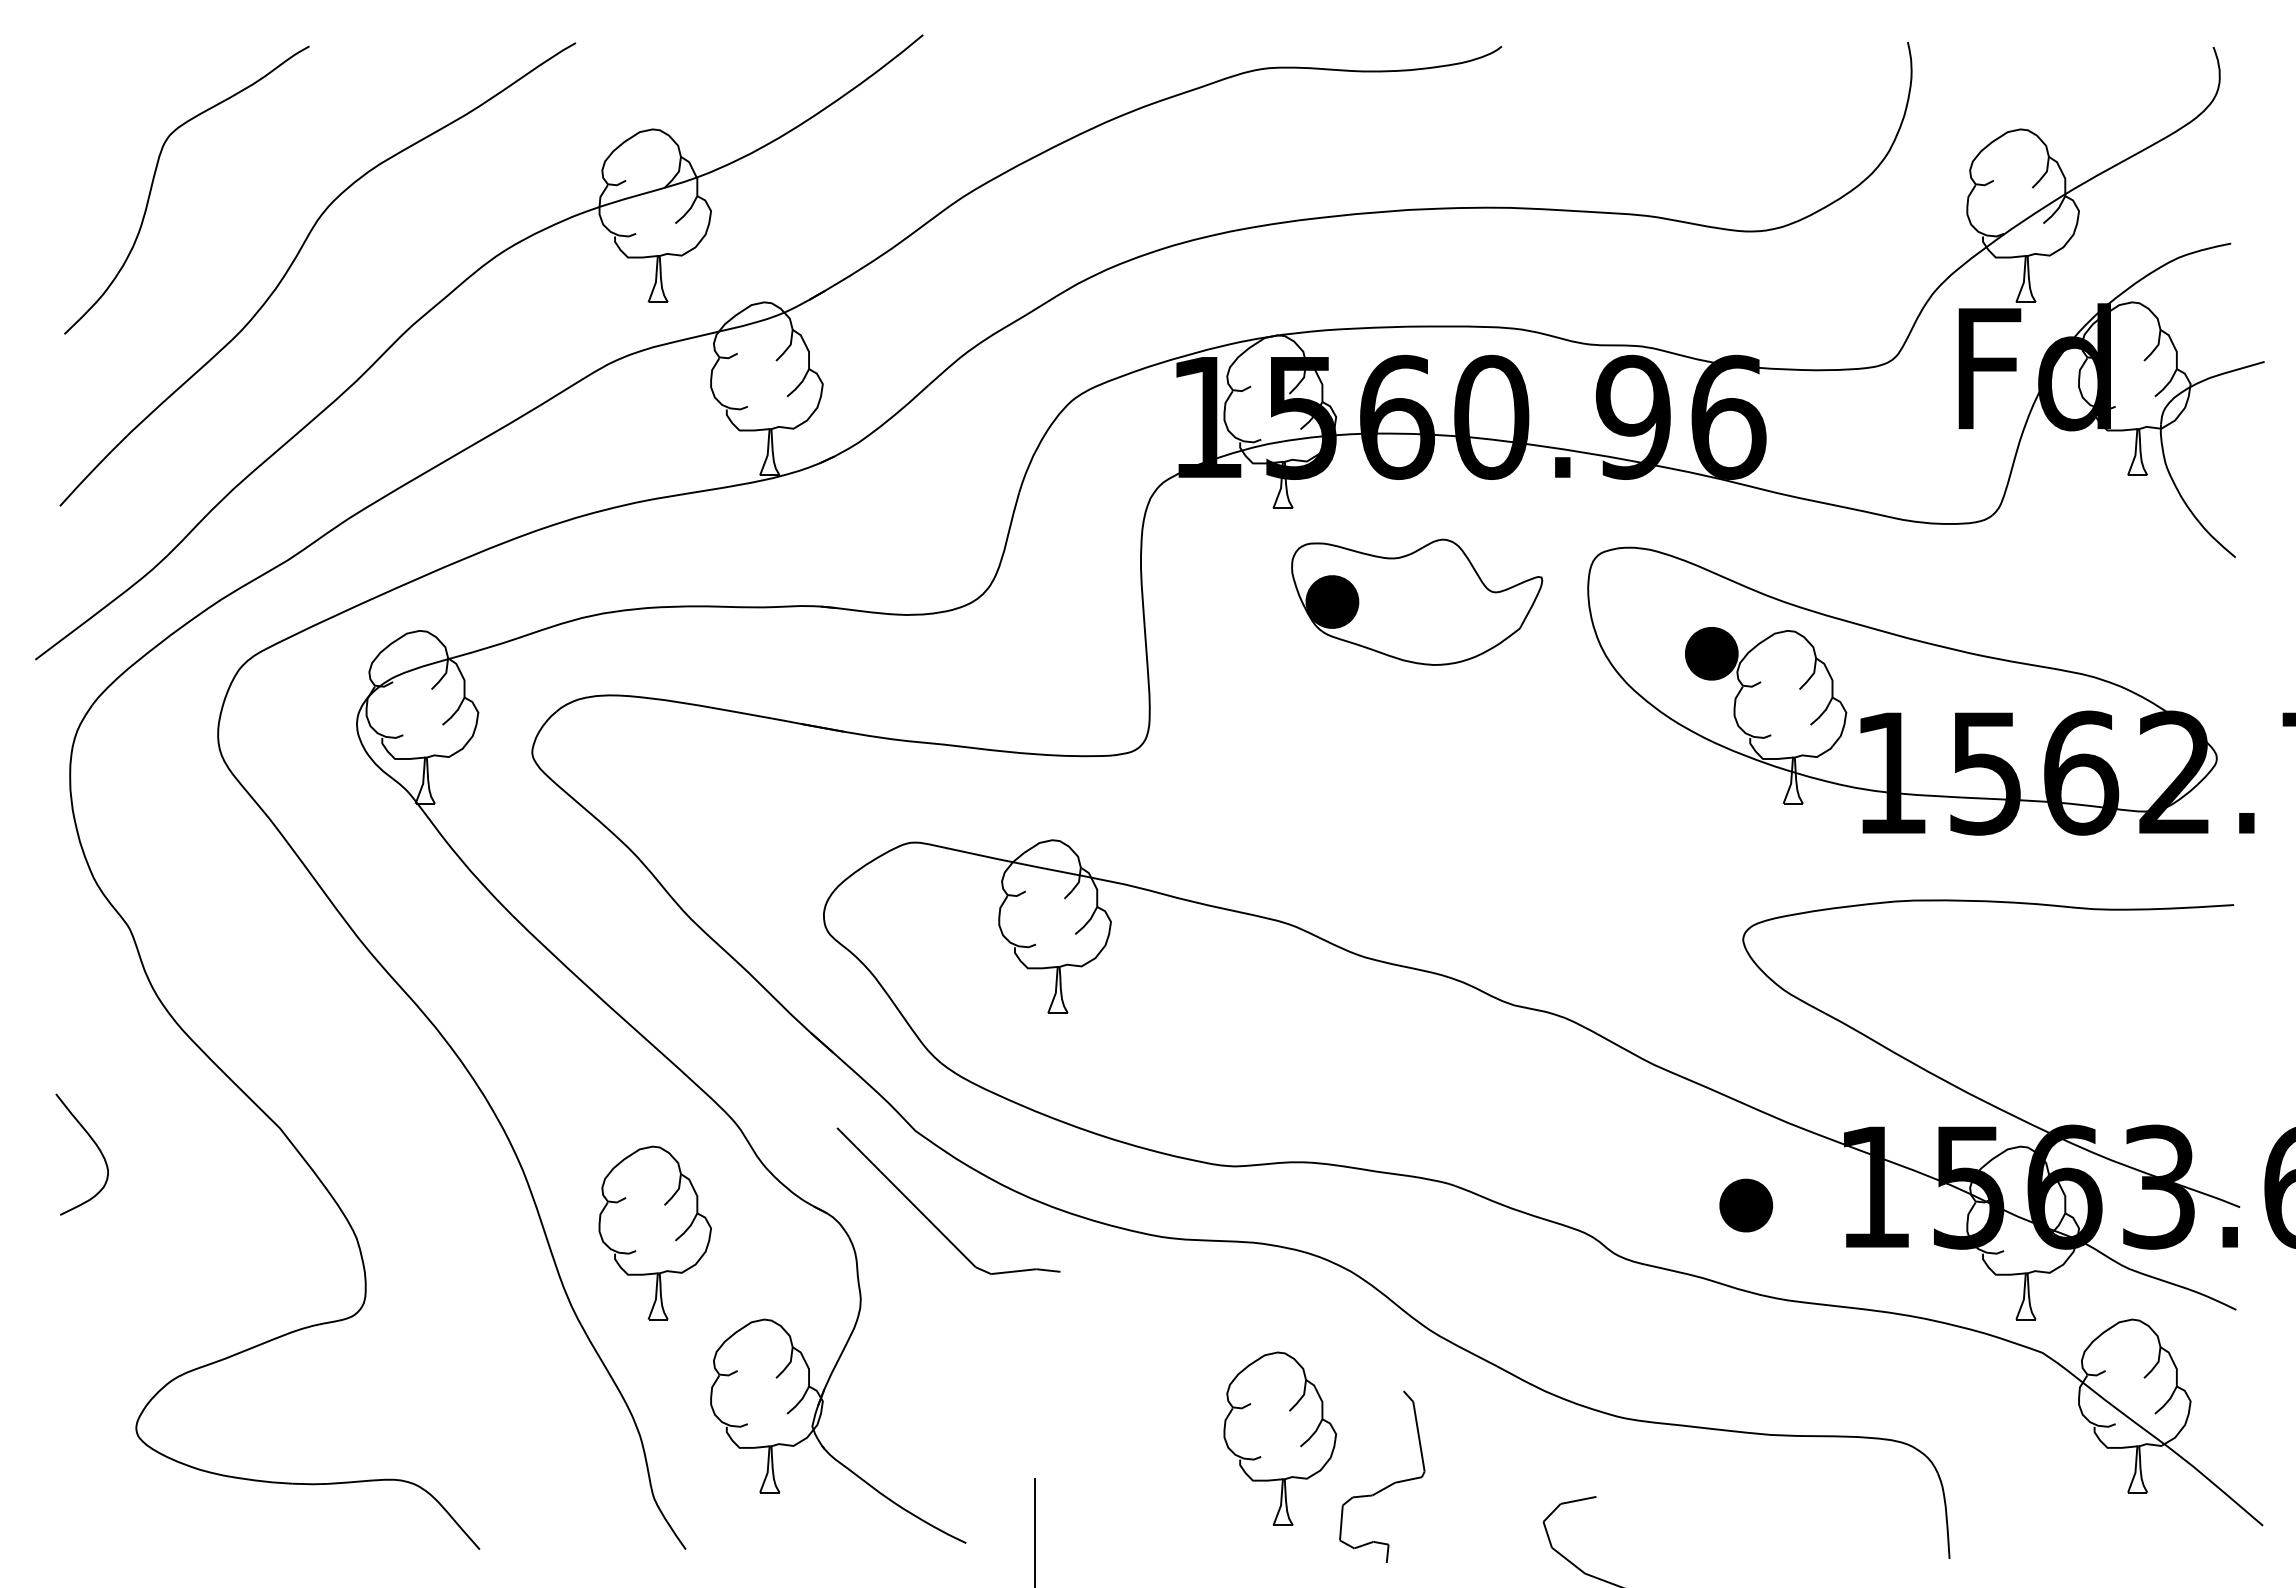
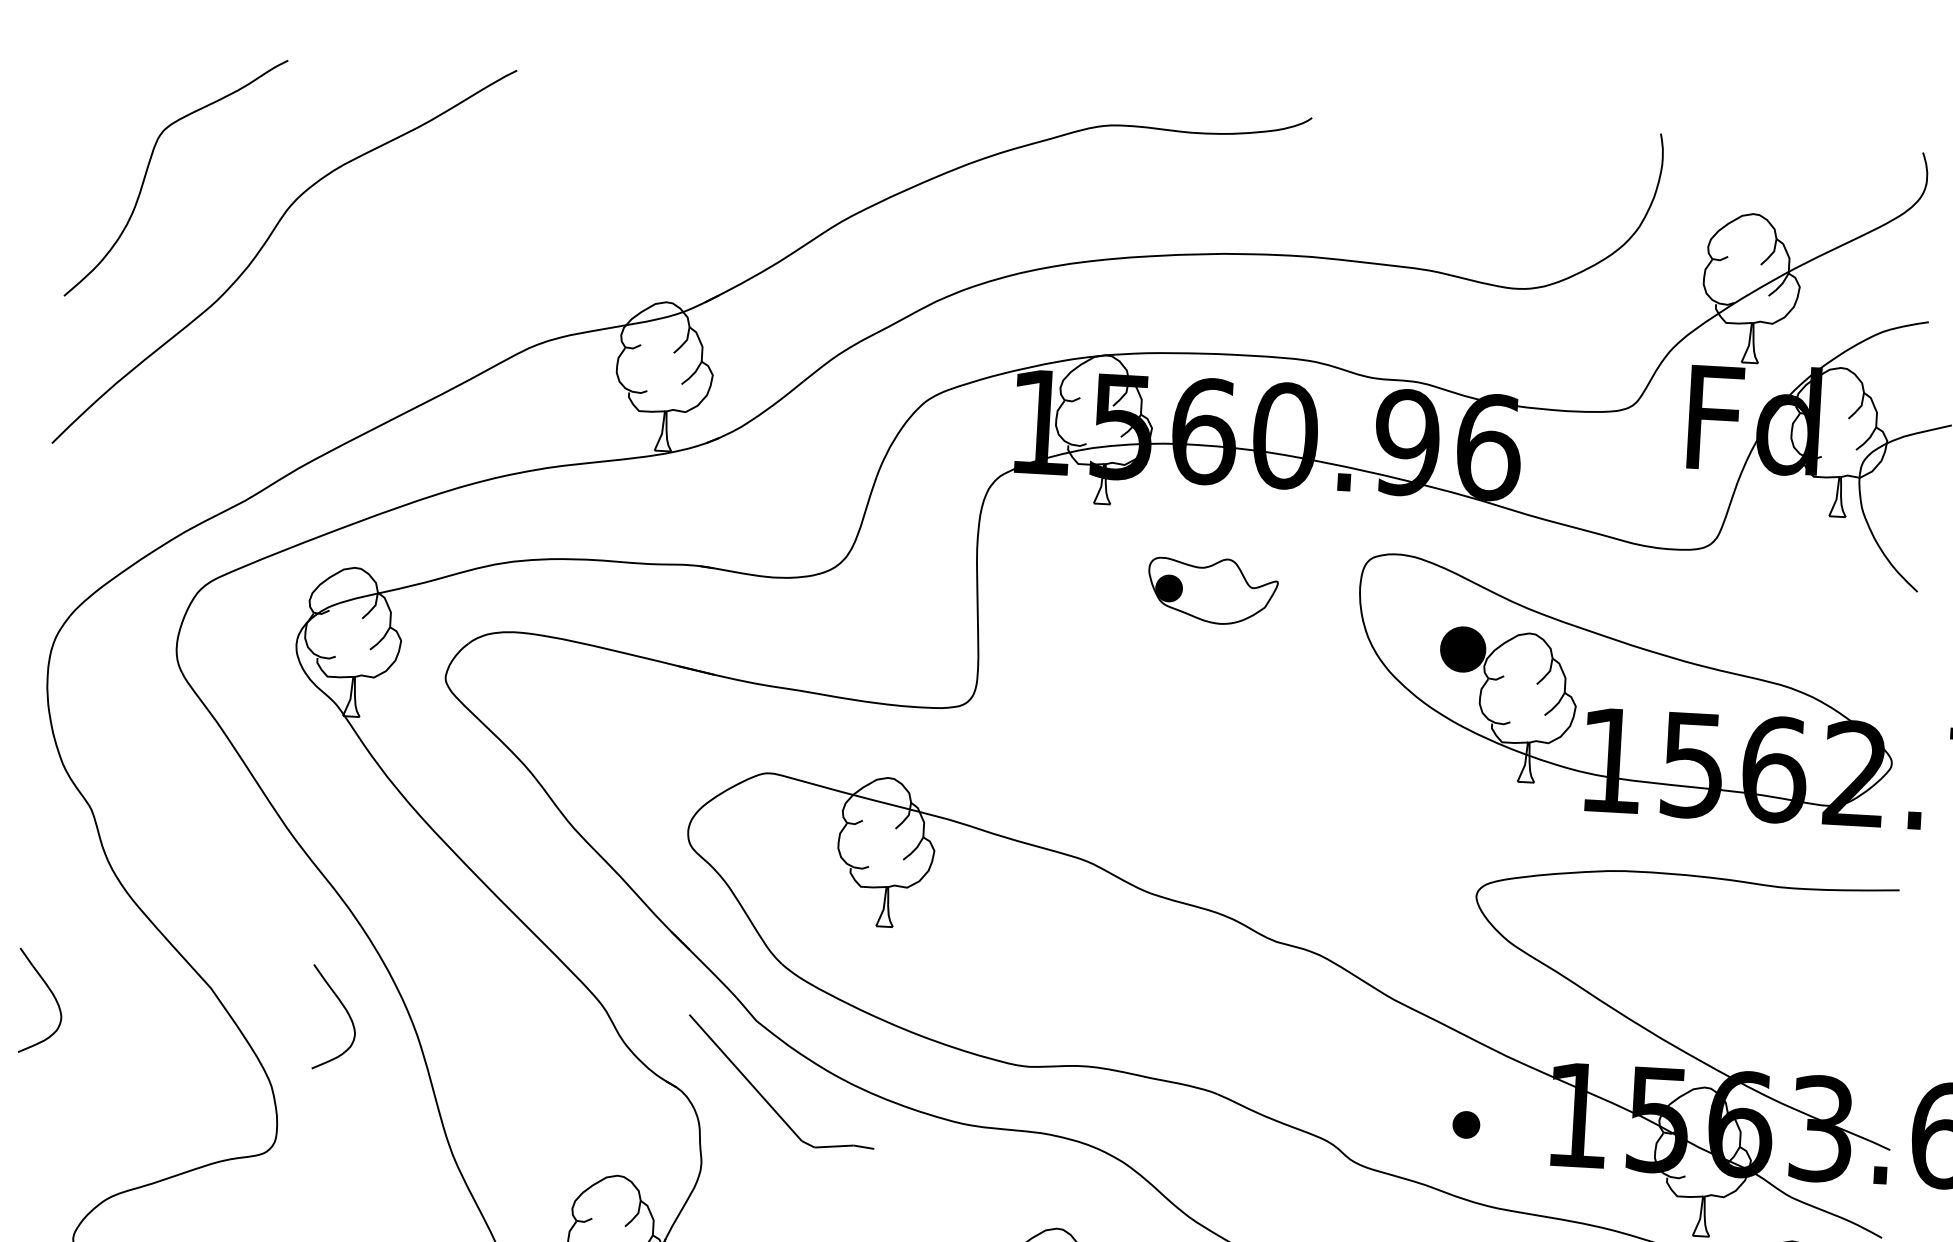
part: (441, 302) -> (389, 286), removed
part: (1417, 601) -> (1213, 590), size x0.6
curve: (437, 1145) -> (345, 1010), added
part: (1746, 1205) -> (1466, 1124), size x0.6
part: (654, 1232) -> (527, 1095), removed

